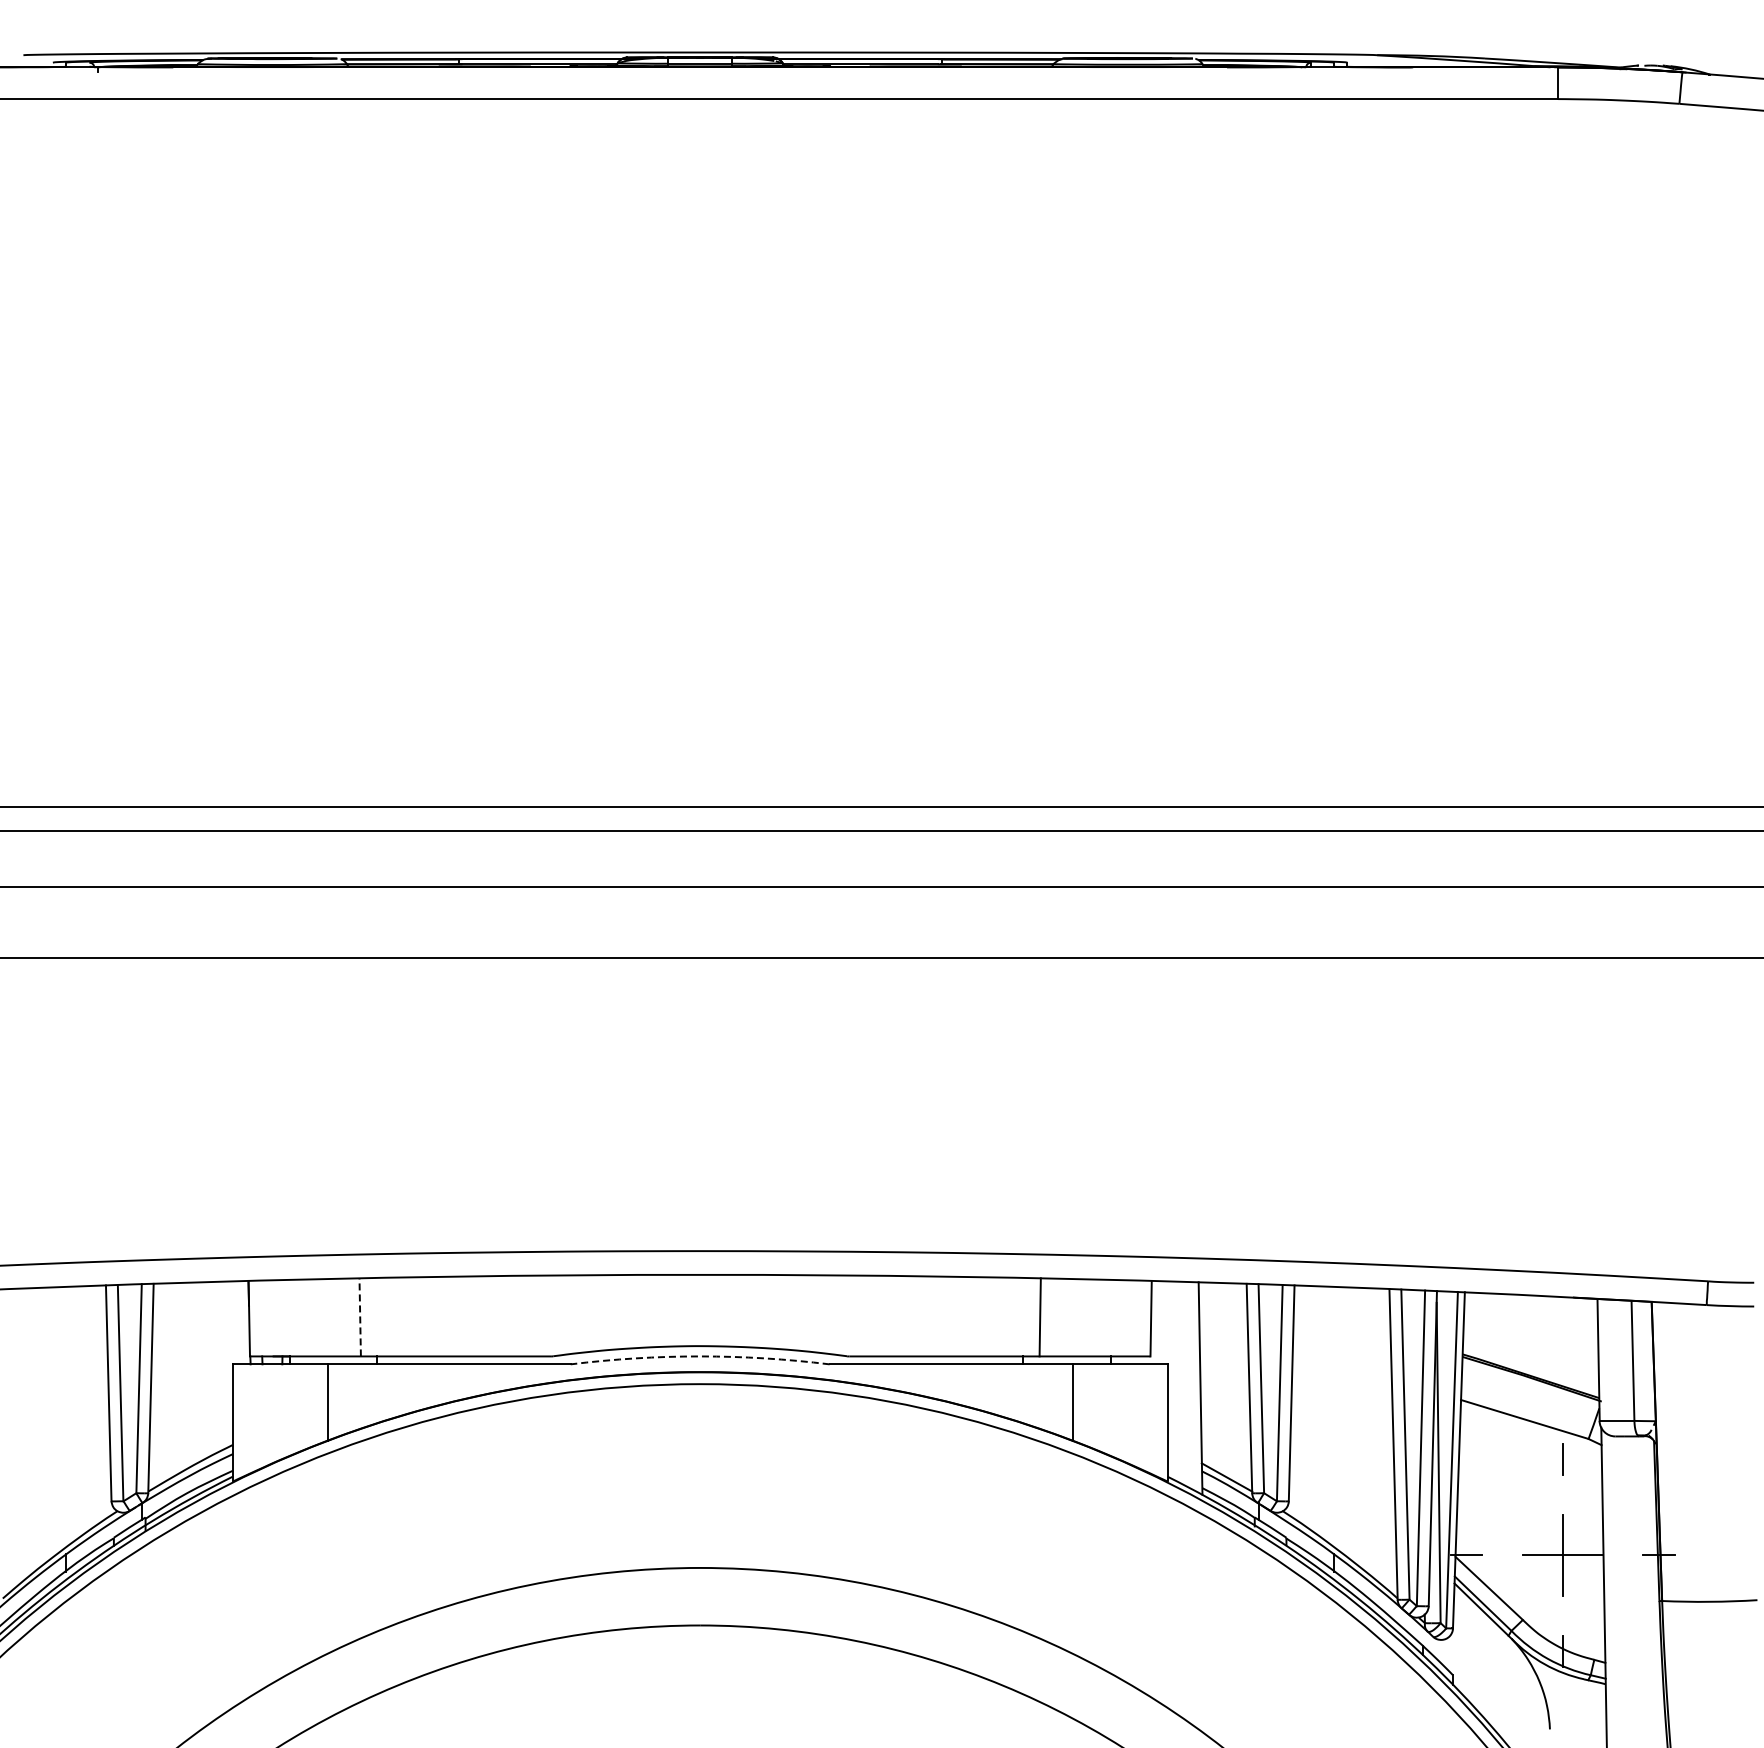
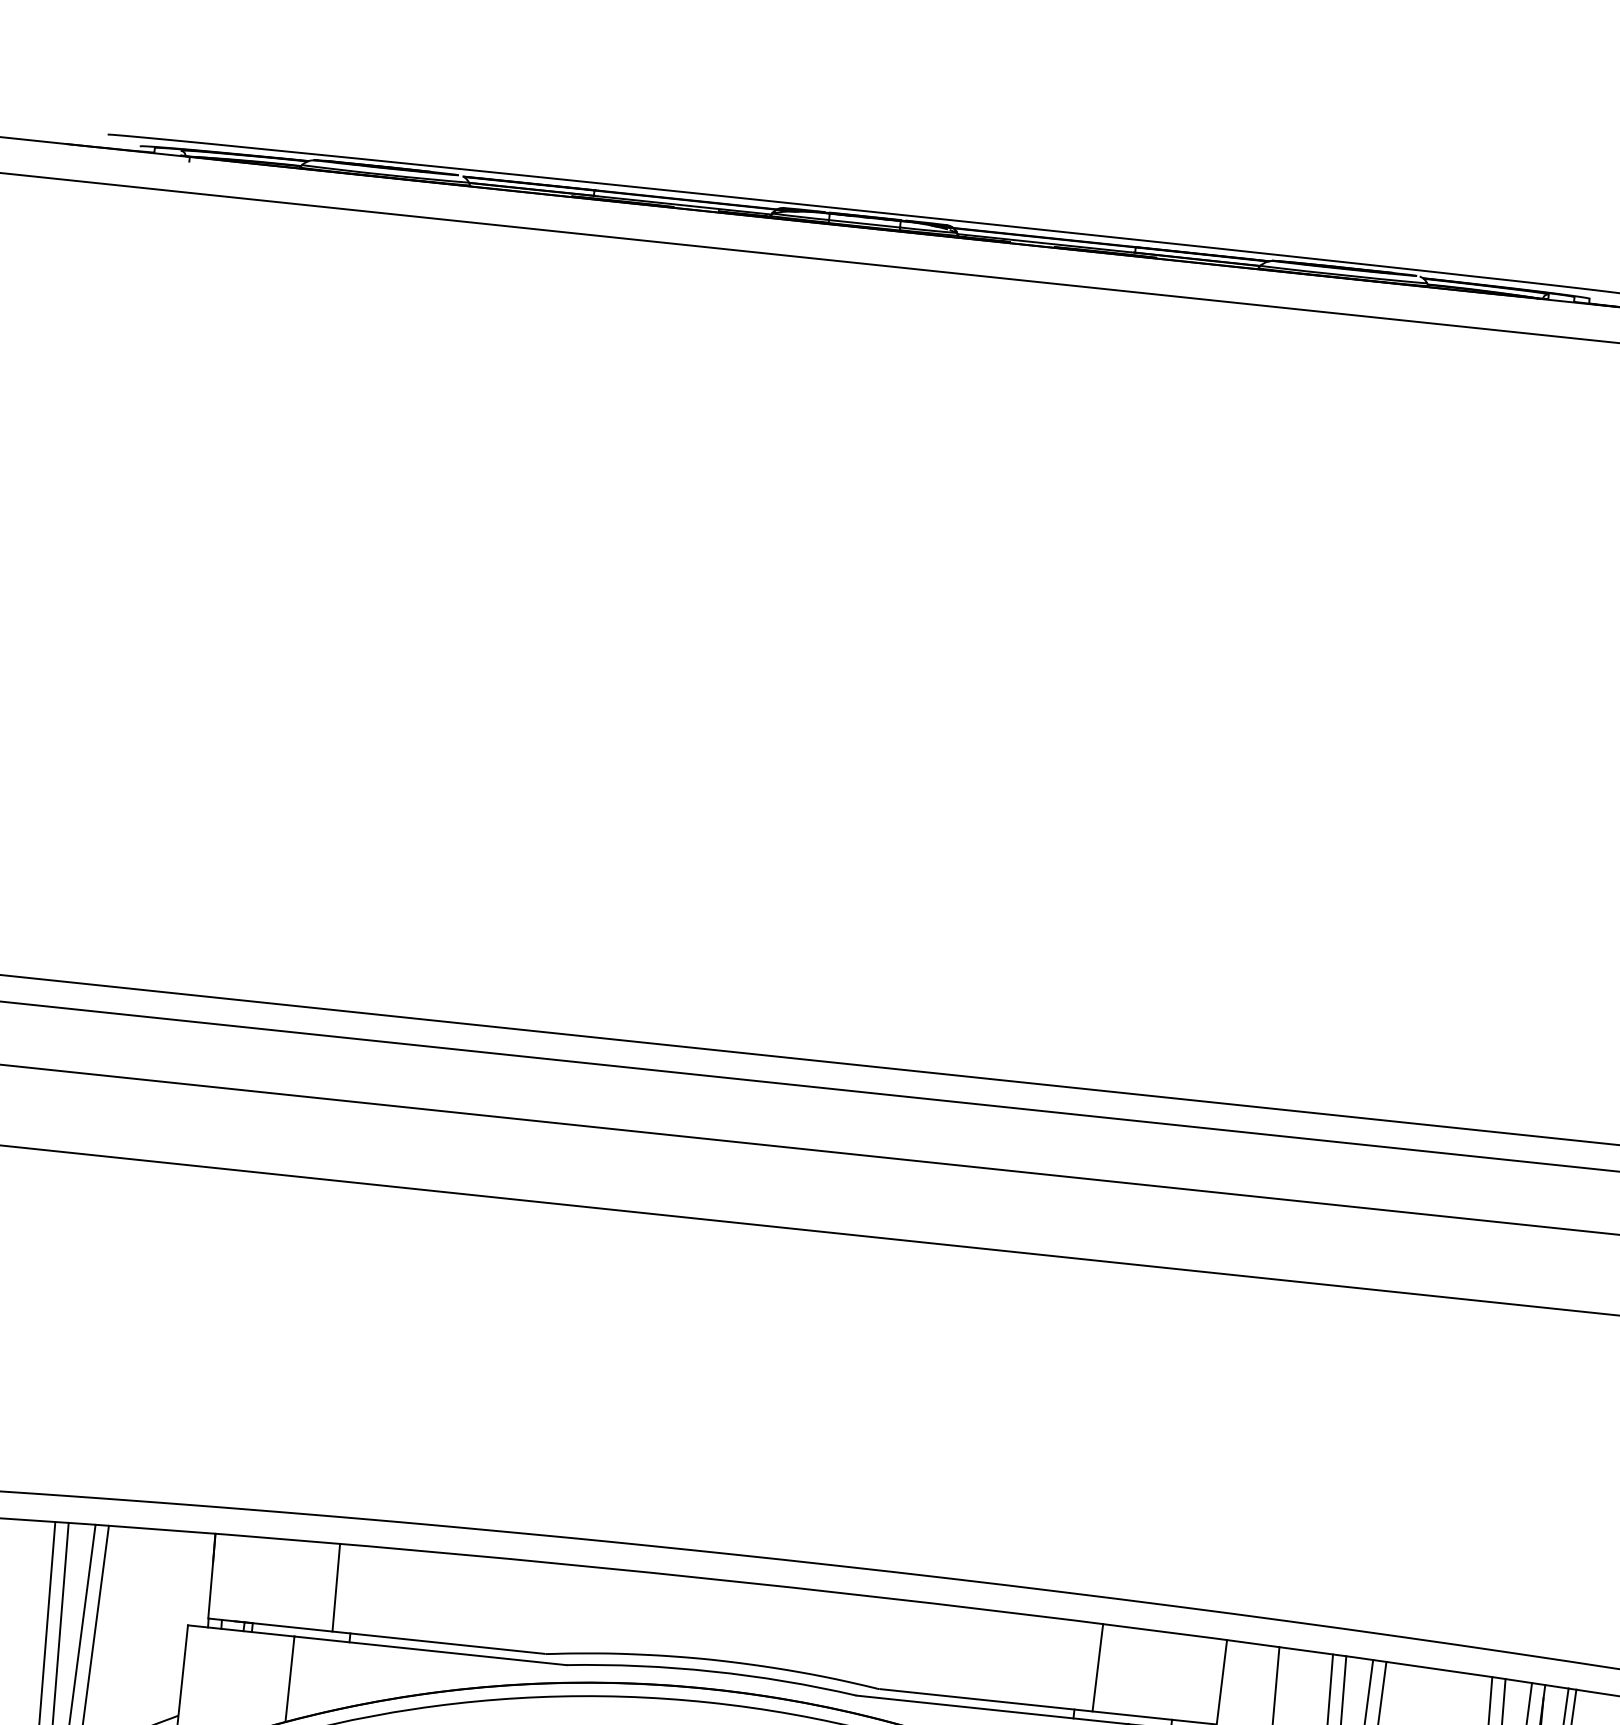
line: (360, 1316) -> (336, 1586), dashed -> solid
arc: (700, 1356) -> (712, 1671), dashed -> solid

